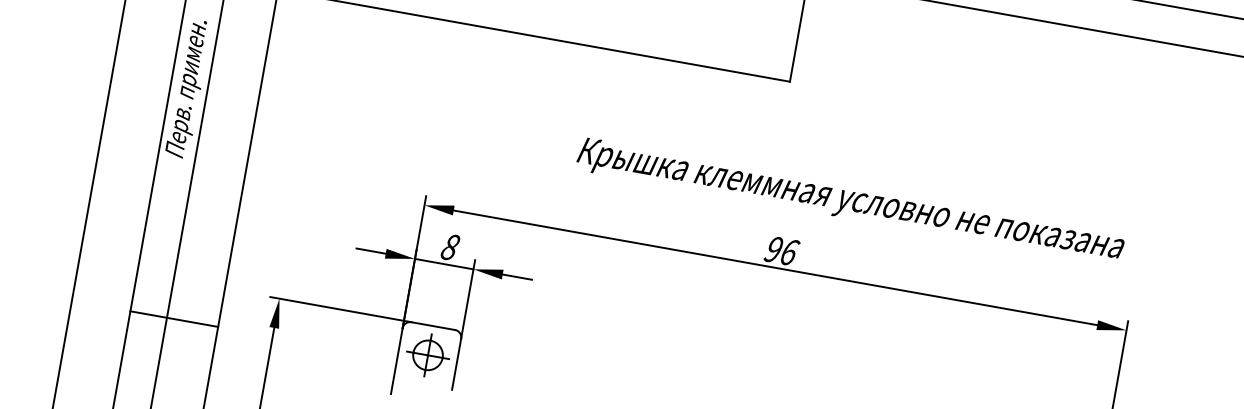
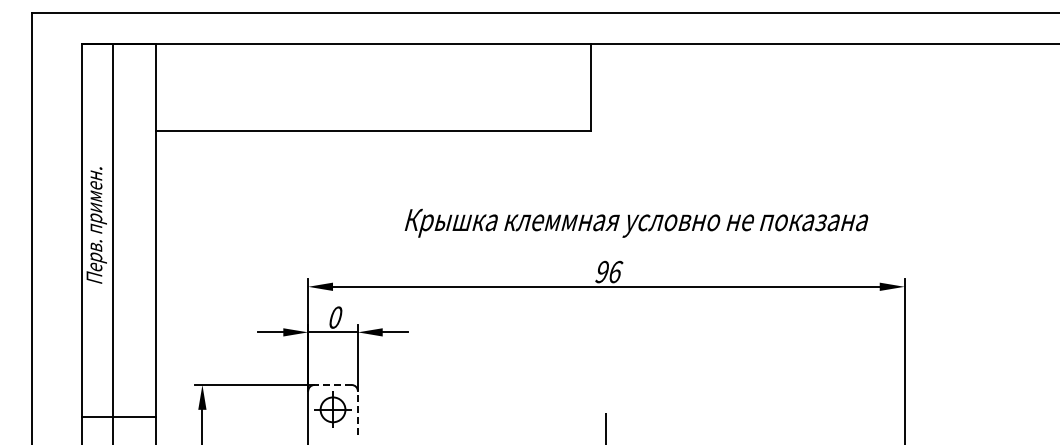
text: (850, 200) -> (636, 222), moved
text: (450, 247) -> (335, 317), 8 -> 0
line: (433, 326) -> (333, 385), solid -> dashed
line: (456, 363) -> (357, 412), solid -> dashed

